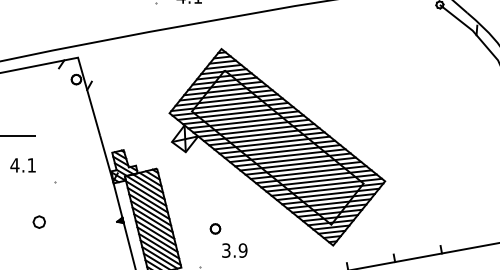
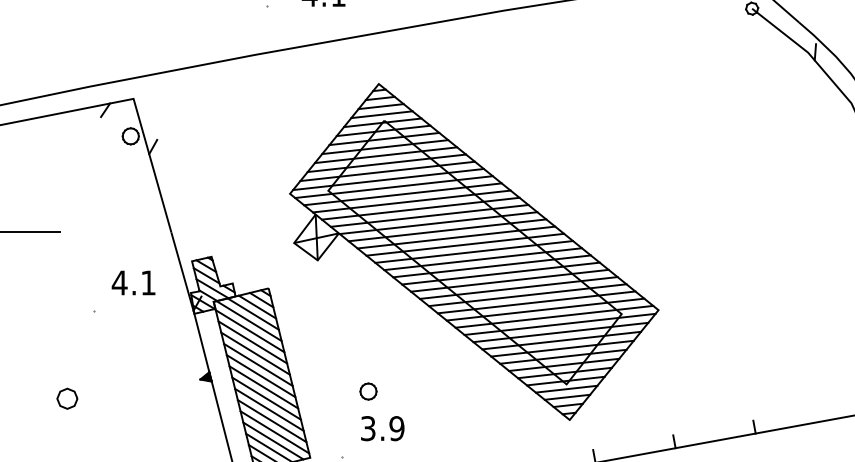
text: (22, 165) -> (132, 283), moved
part: (38, 221) -> (65, 397), moved
text: (234, 250) -> (382, 428), moved

